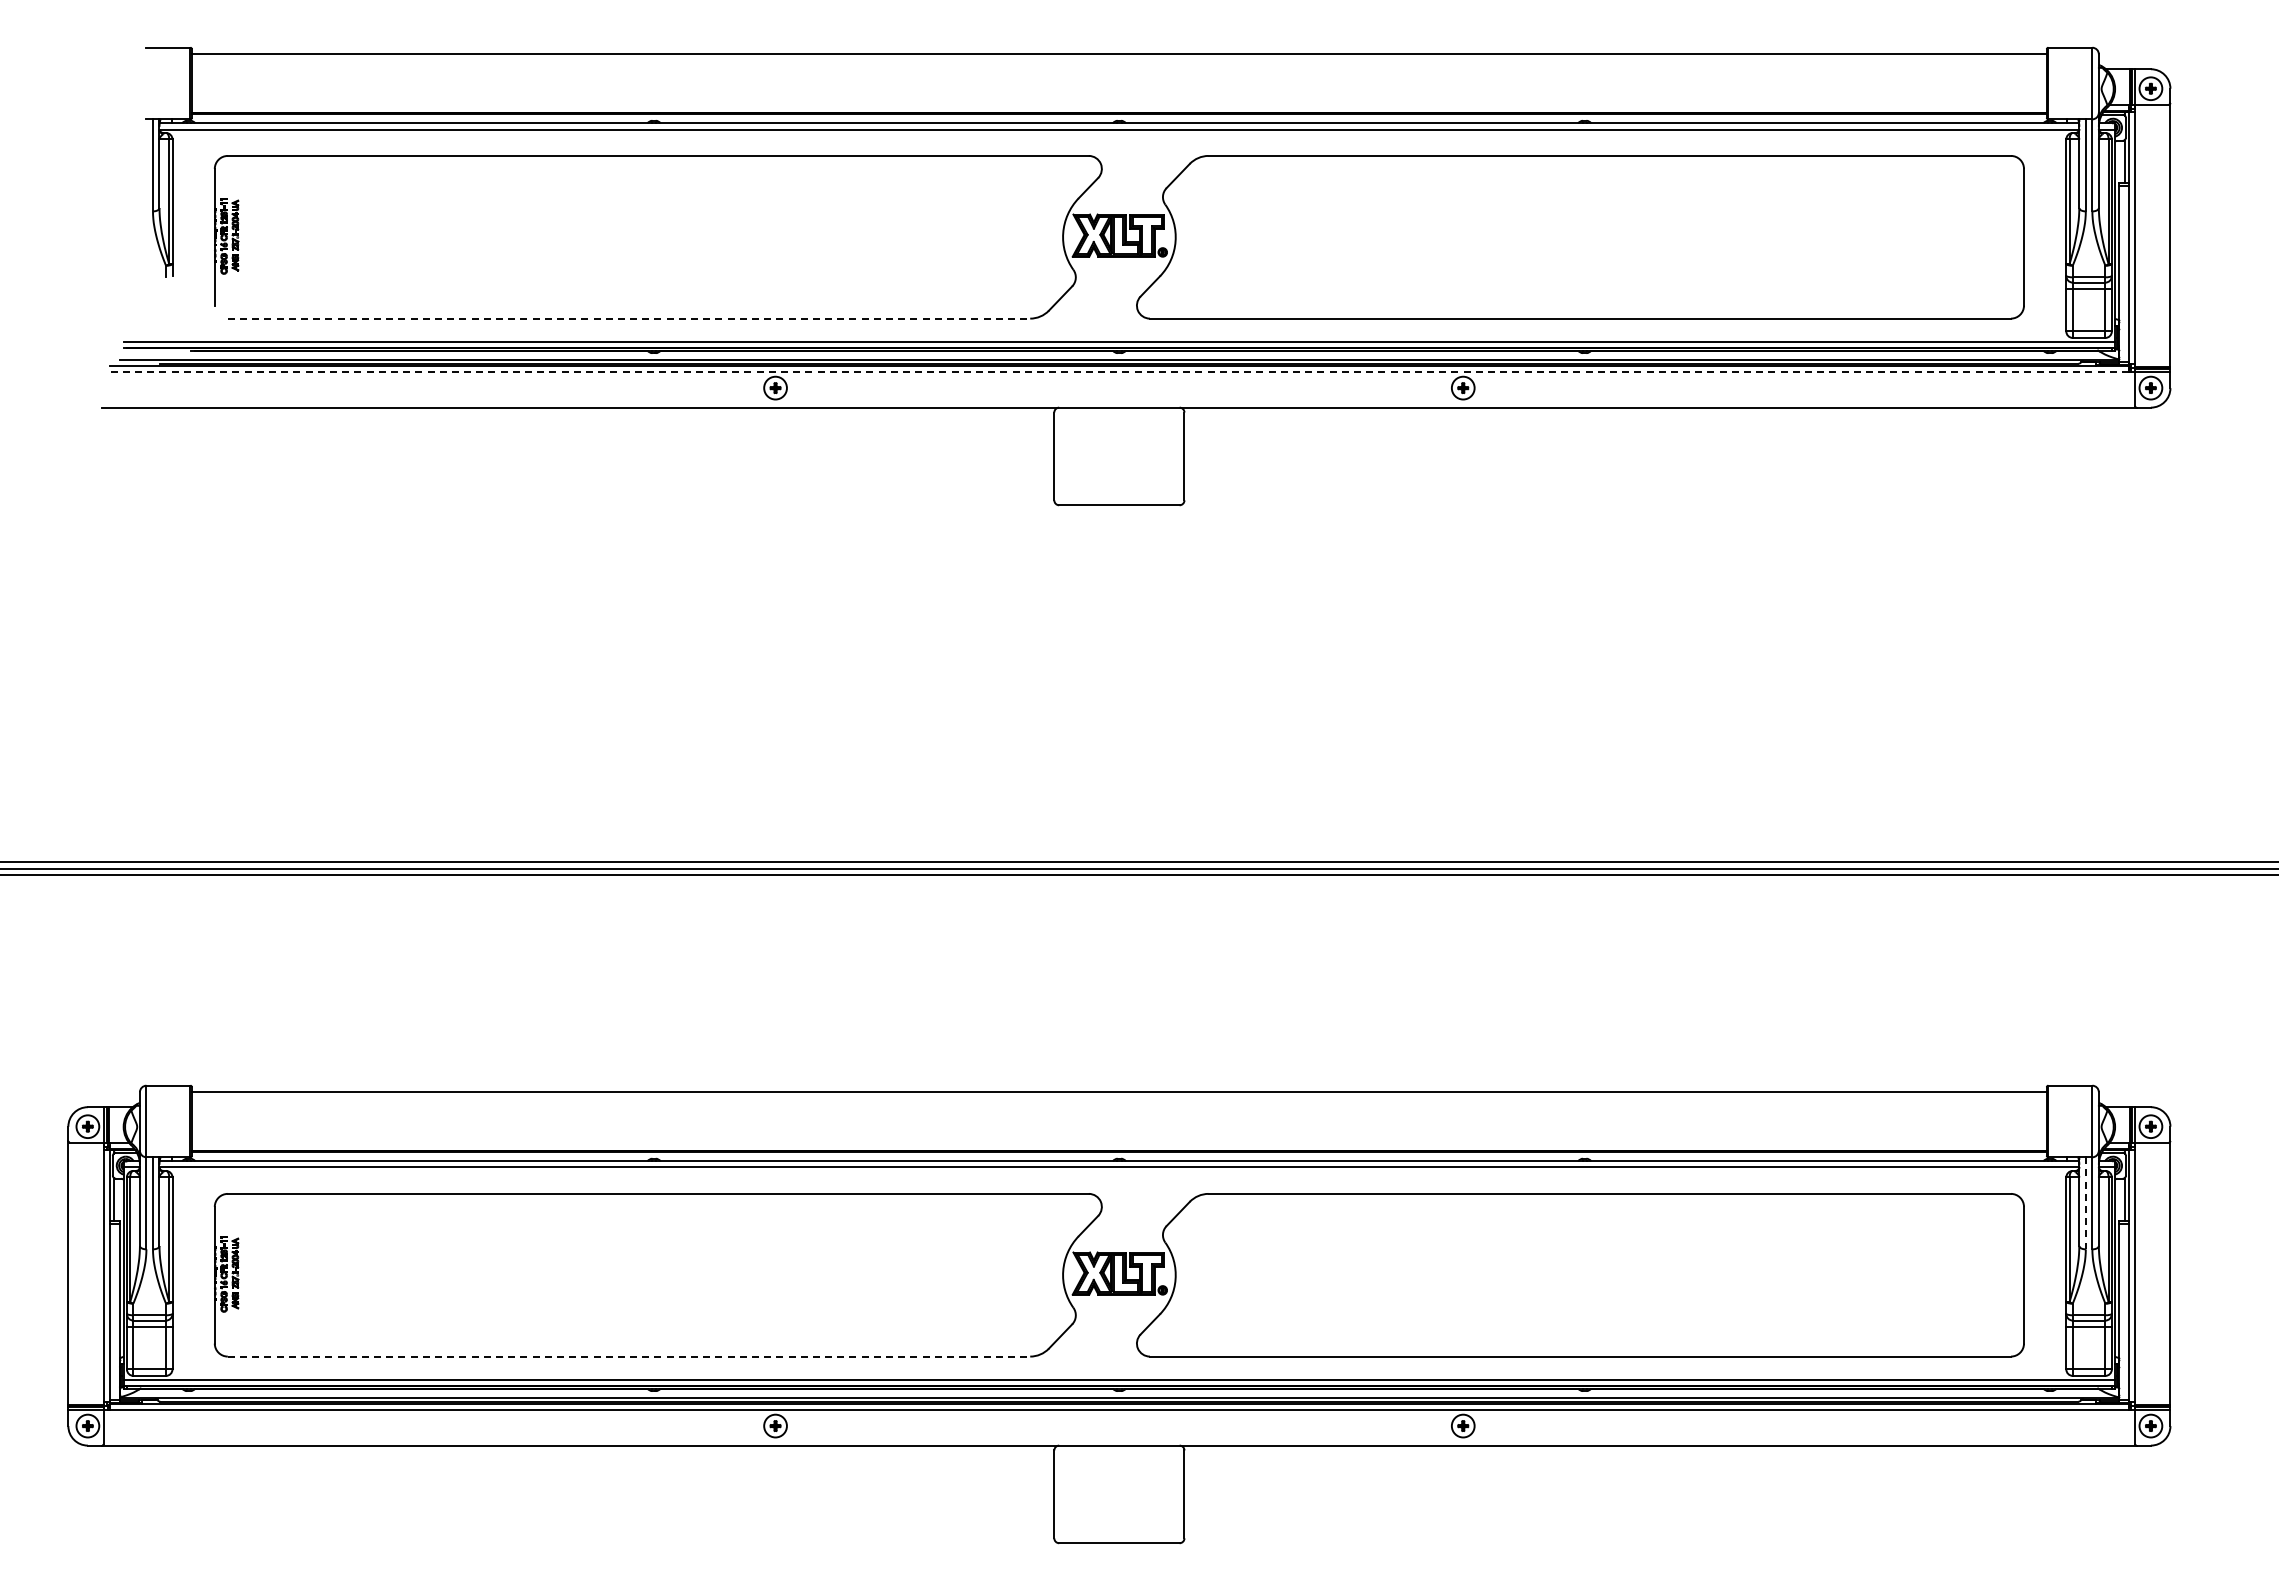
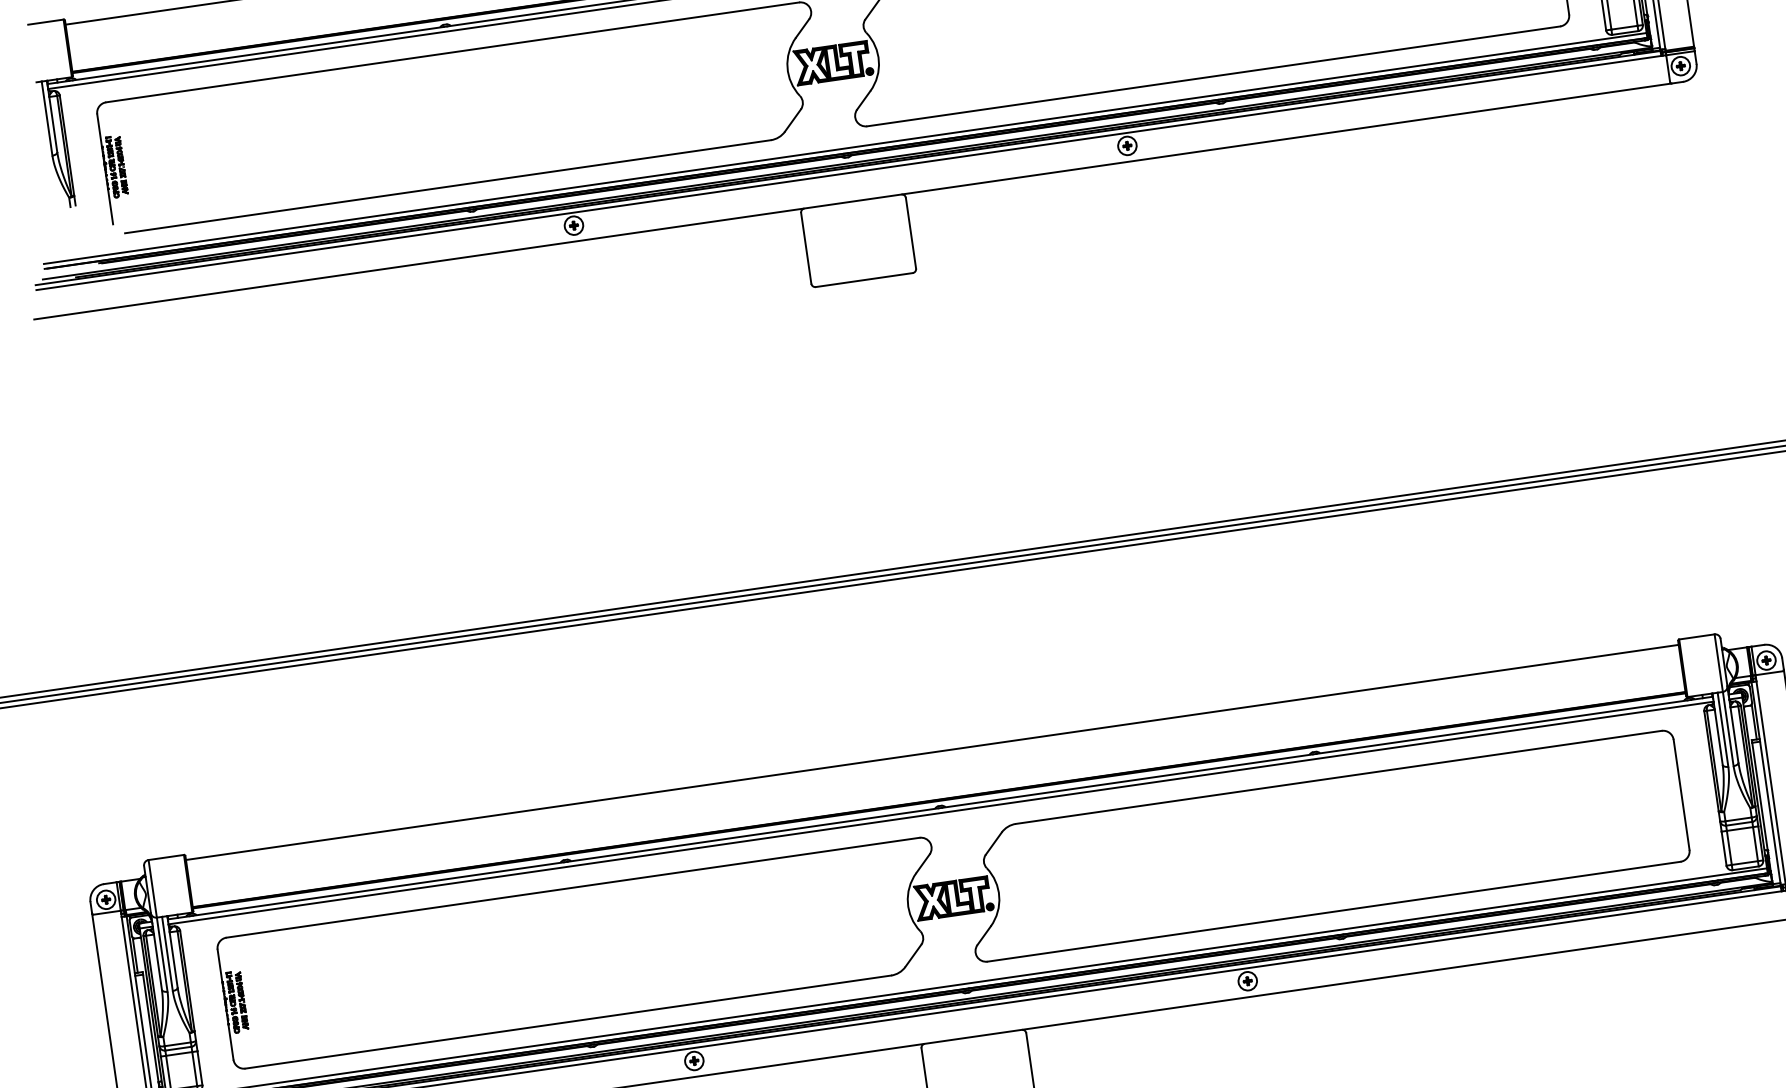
line: (629, 318) -> (448, 186), dashed -> solid
line: (1118, 372) -> (848, 173), dashed -> solid
line: (2085, 1203) -> (1722, 729), dashed -> solid
line: (629, 1356) -> (568, 1021), dashed -> solid

